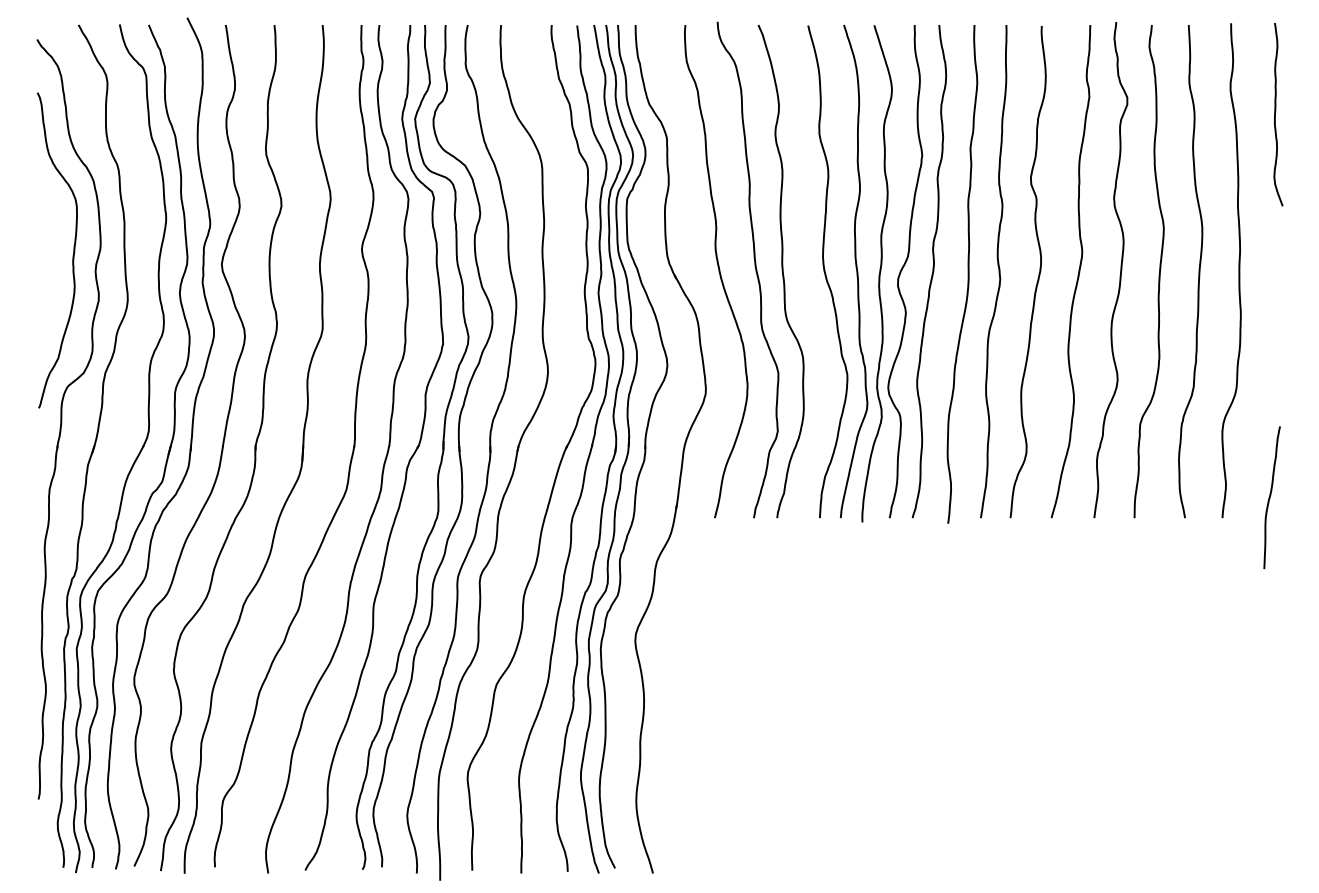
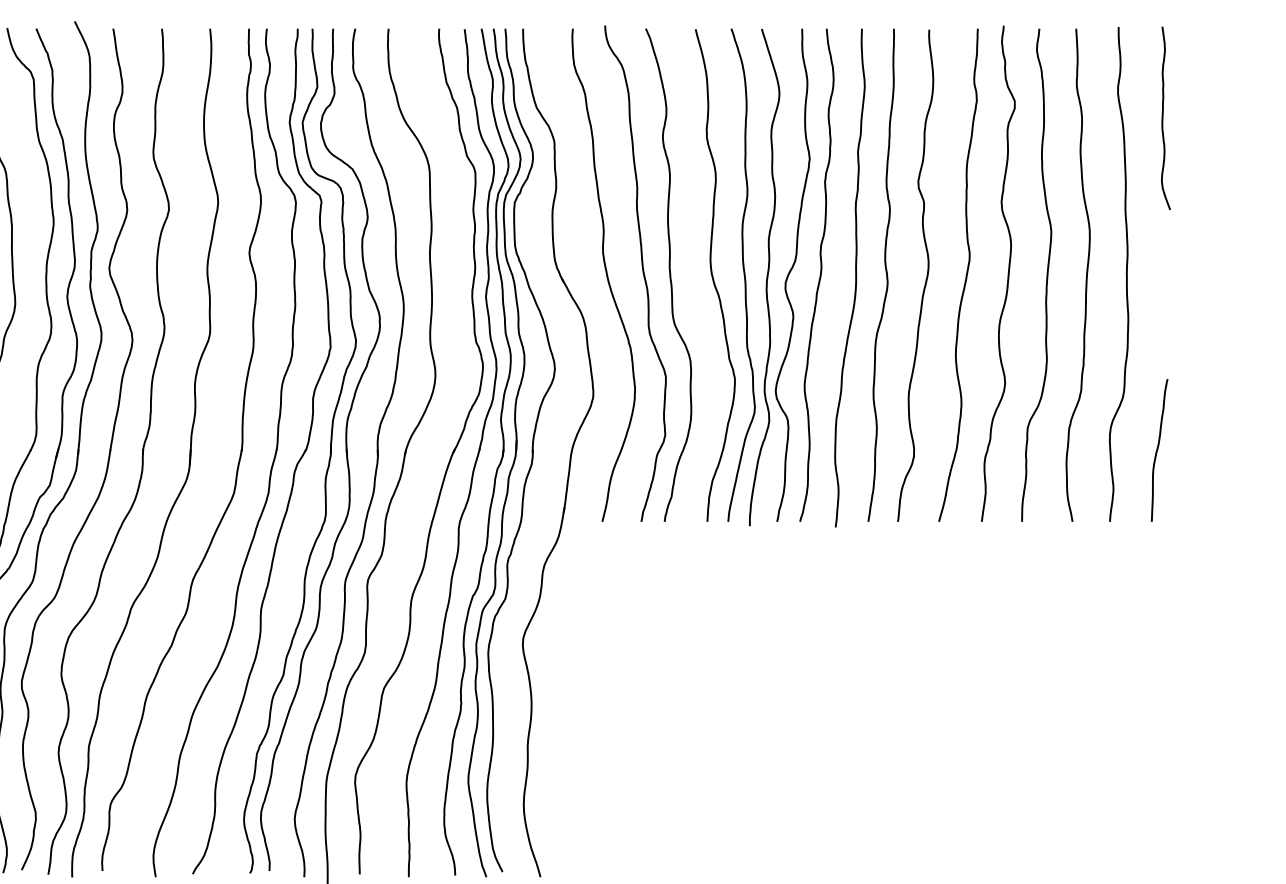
curve: (1270, 497) -> (1157, 450), moved

